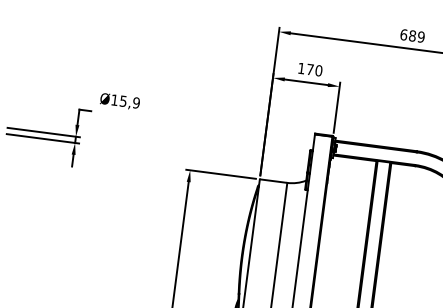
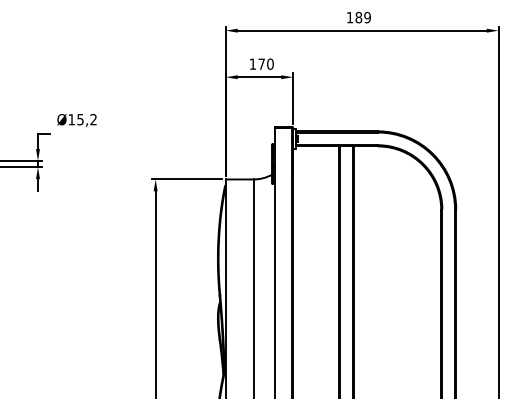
text: (403, 34) -> (349, 17), 689 -> 189
text: (136, 102) -> (93, 119), Ø15,9 -> Ø15,2

